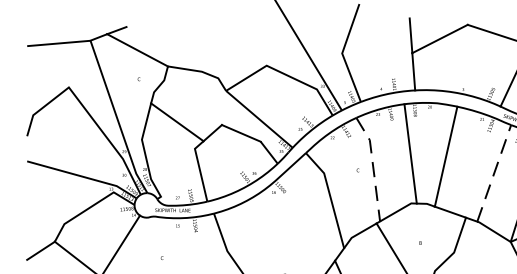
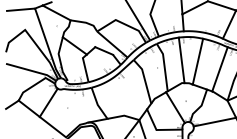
line: (373, 167) -> (164, 66), dashed -> solid
line: (495, 171) -> (220, 68), dashed -> solid

